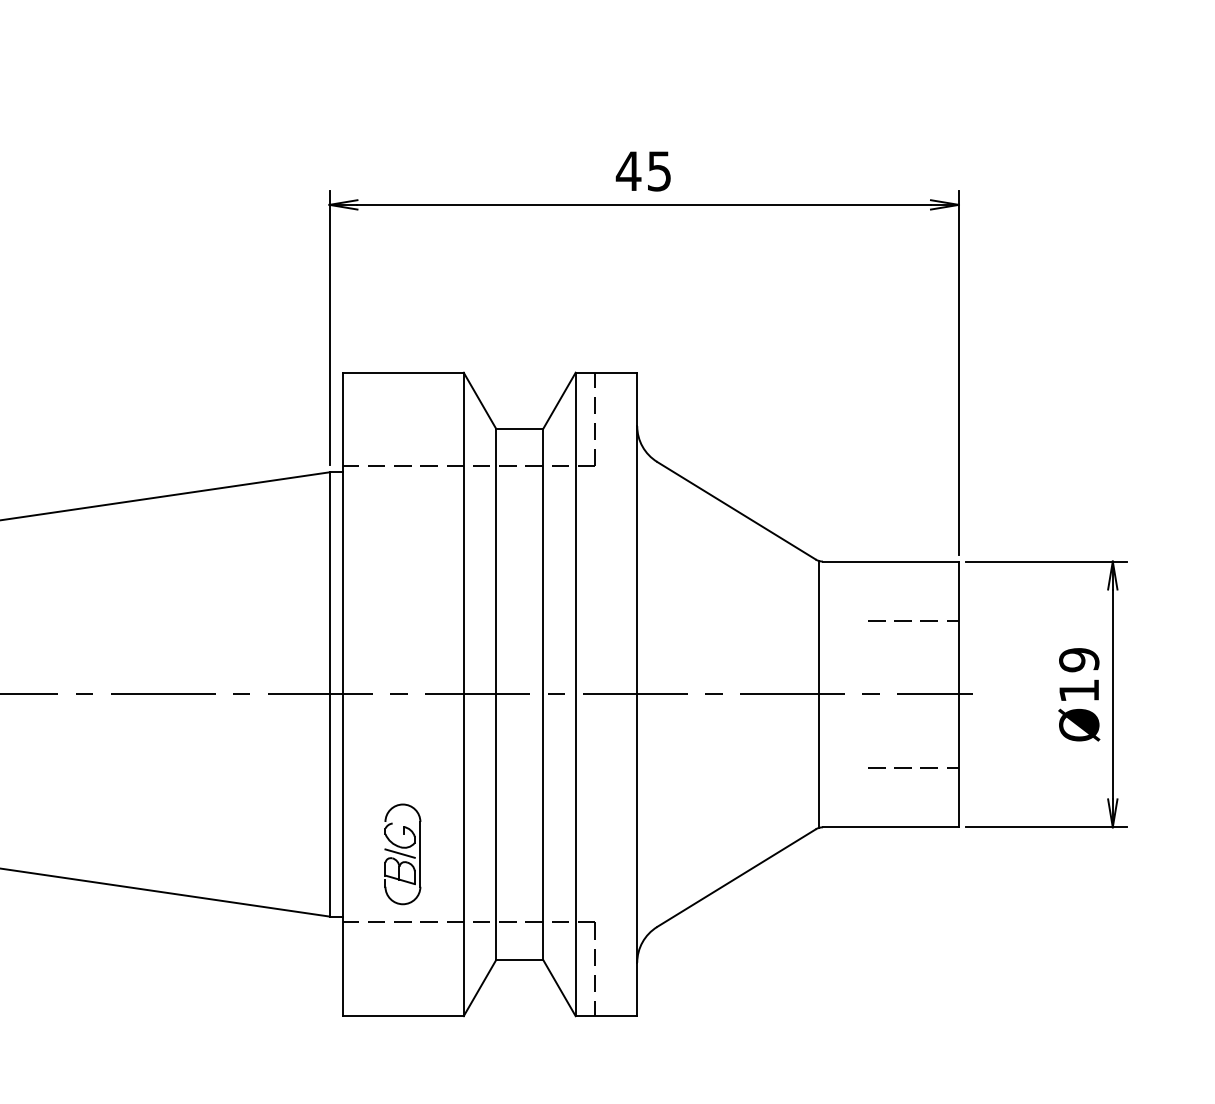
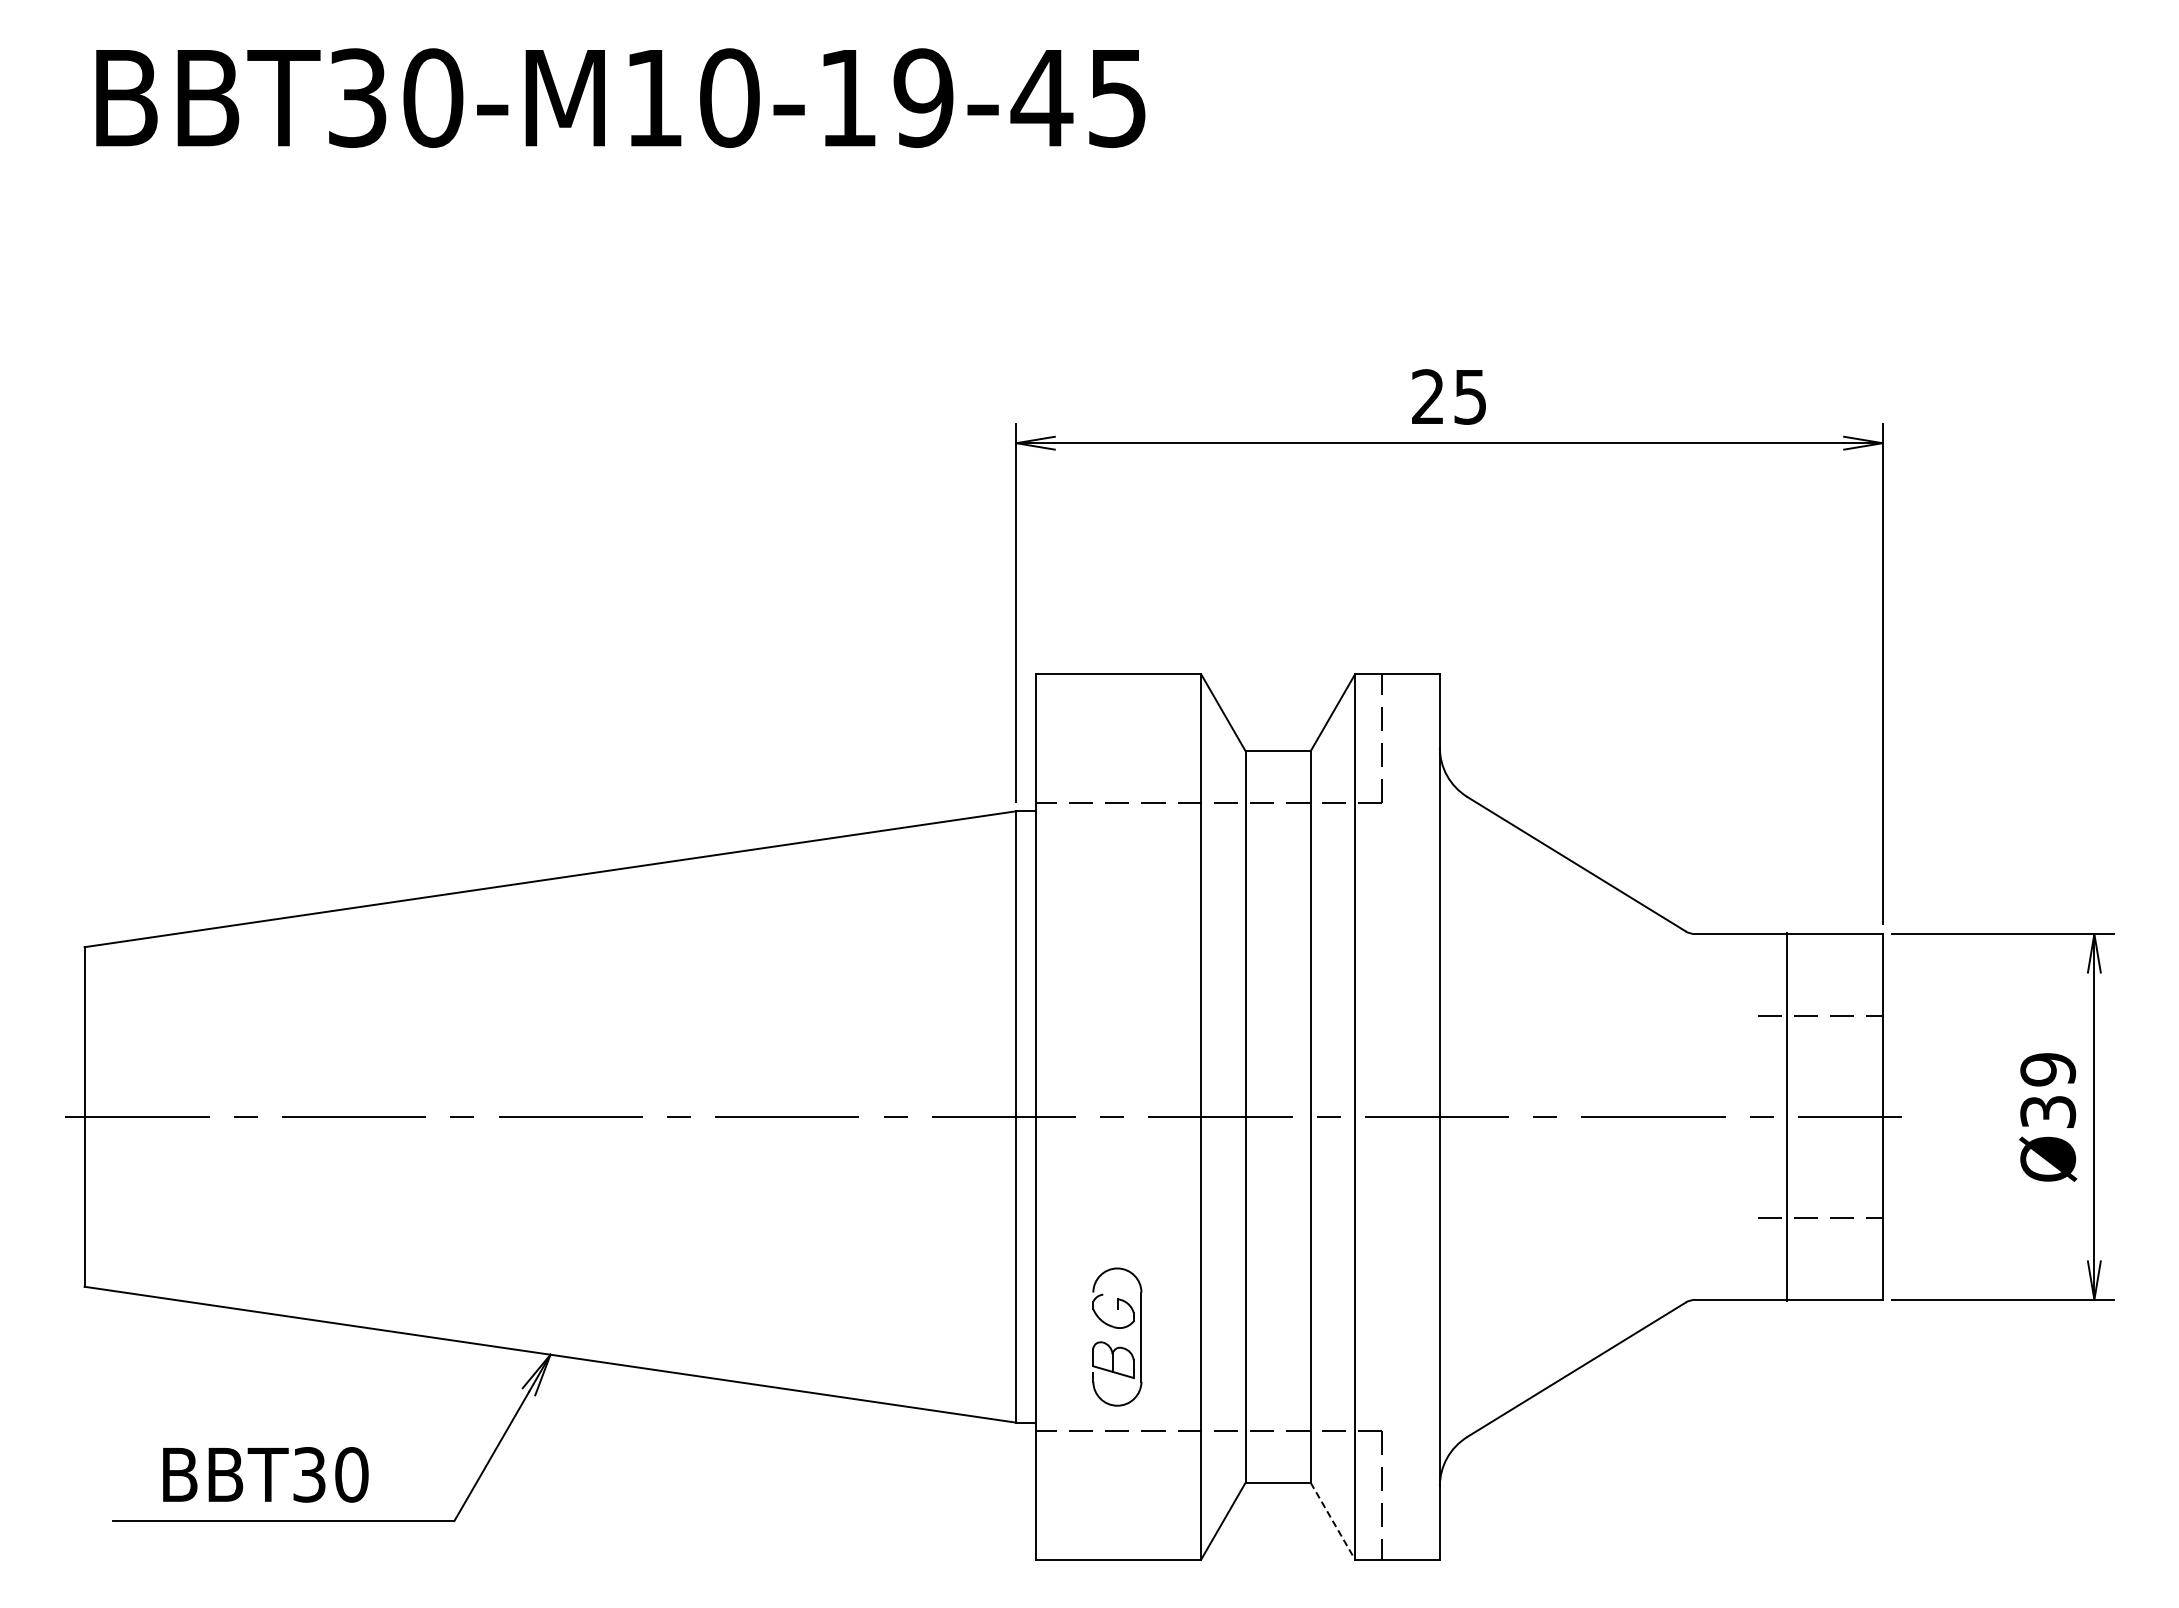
text: (628, 170) -> (1427, 396), 45 -> 25
text: (1079, 690) -> (2048, 1111), 19 -> 39
line: (819, 694) -> (1787, 1116), moved
line: (400, 853) -> (1113, 1335), removed
line: (559, 988) -> (1333, 1521), solid -> dashed

